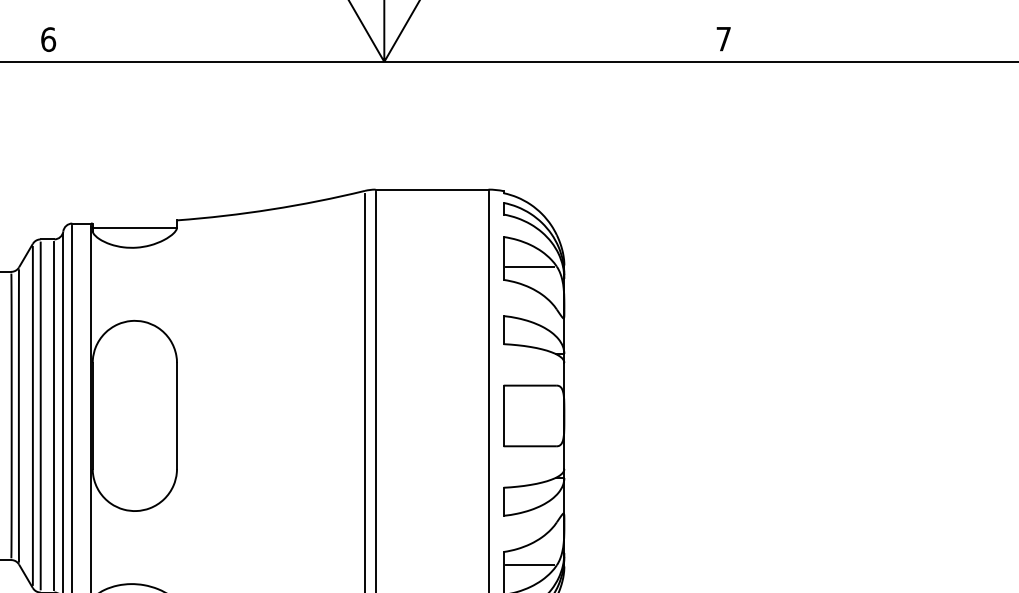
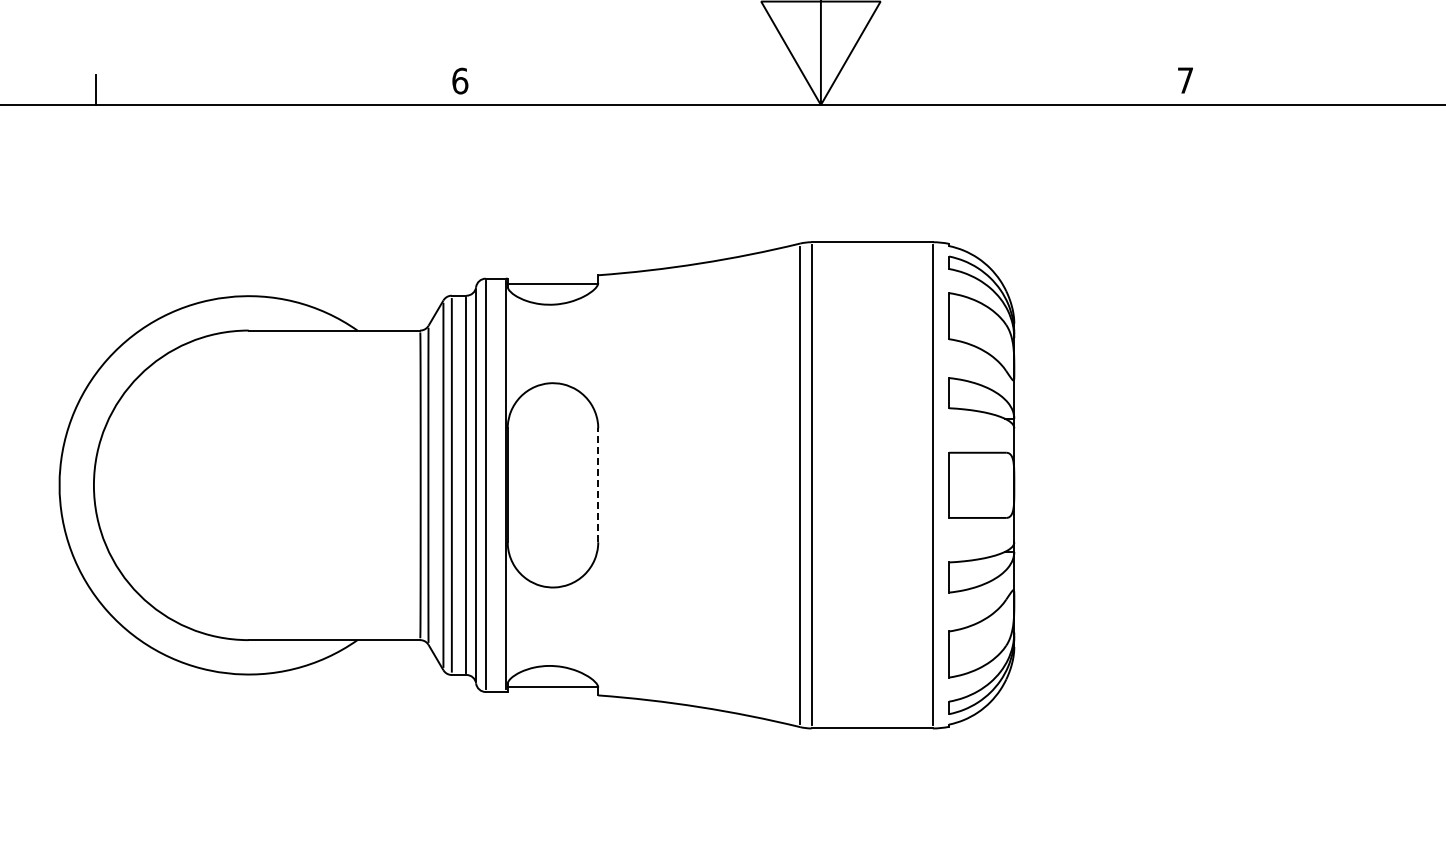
line: (530, 266) -> (977, 324), removed
line: (177, 416) -> (598, 485), solid -> dashed
line: (530, 565) -> (977, 645), removed

